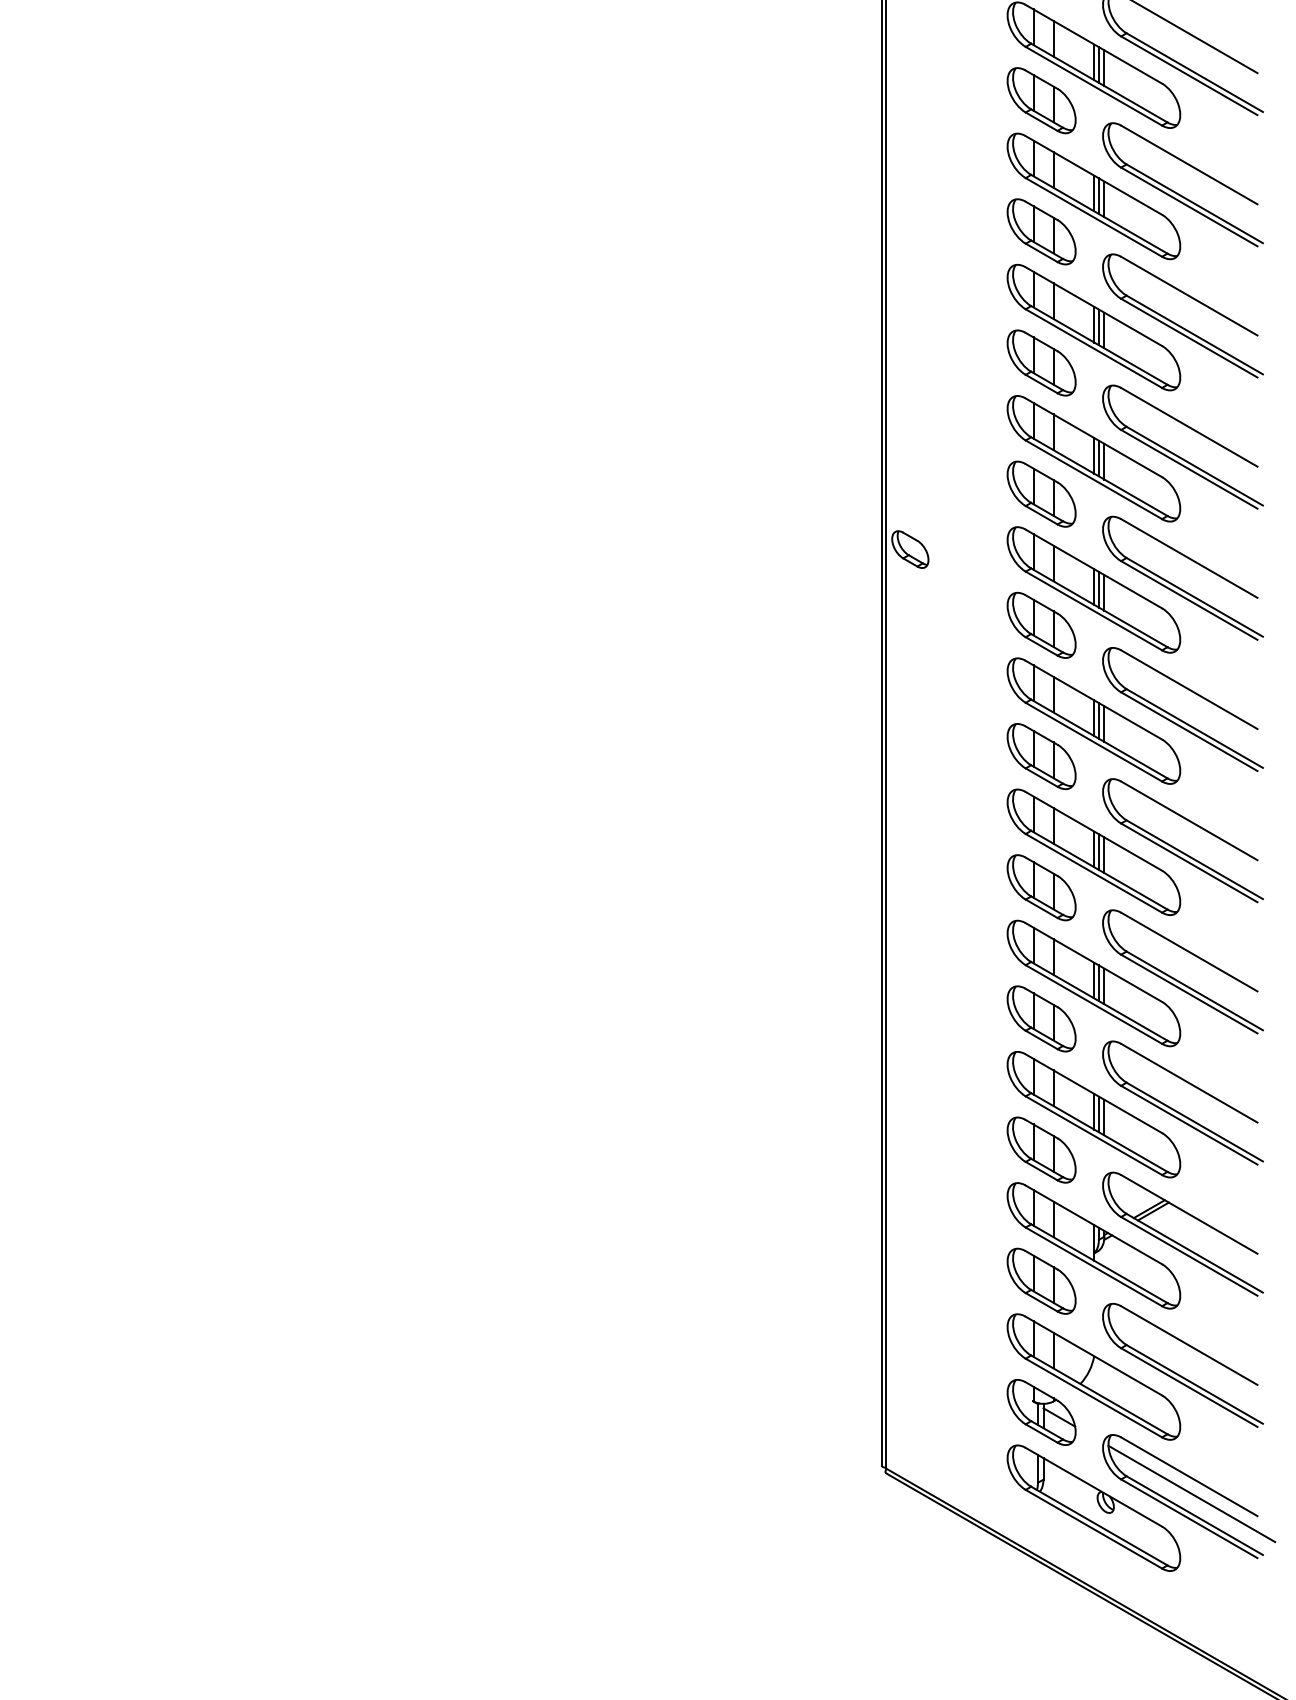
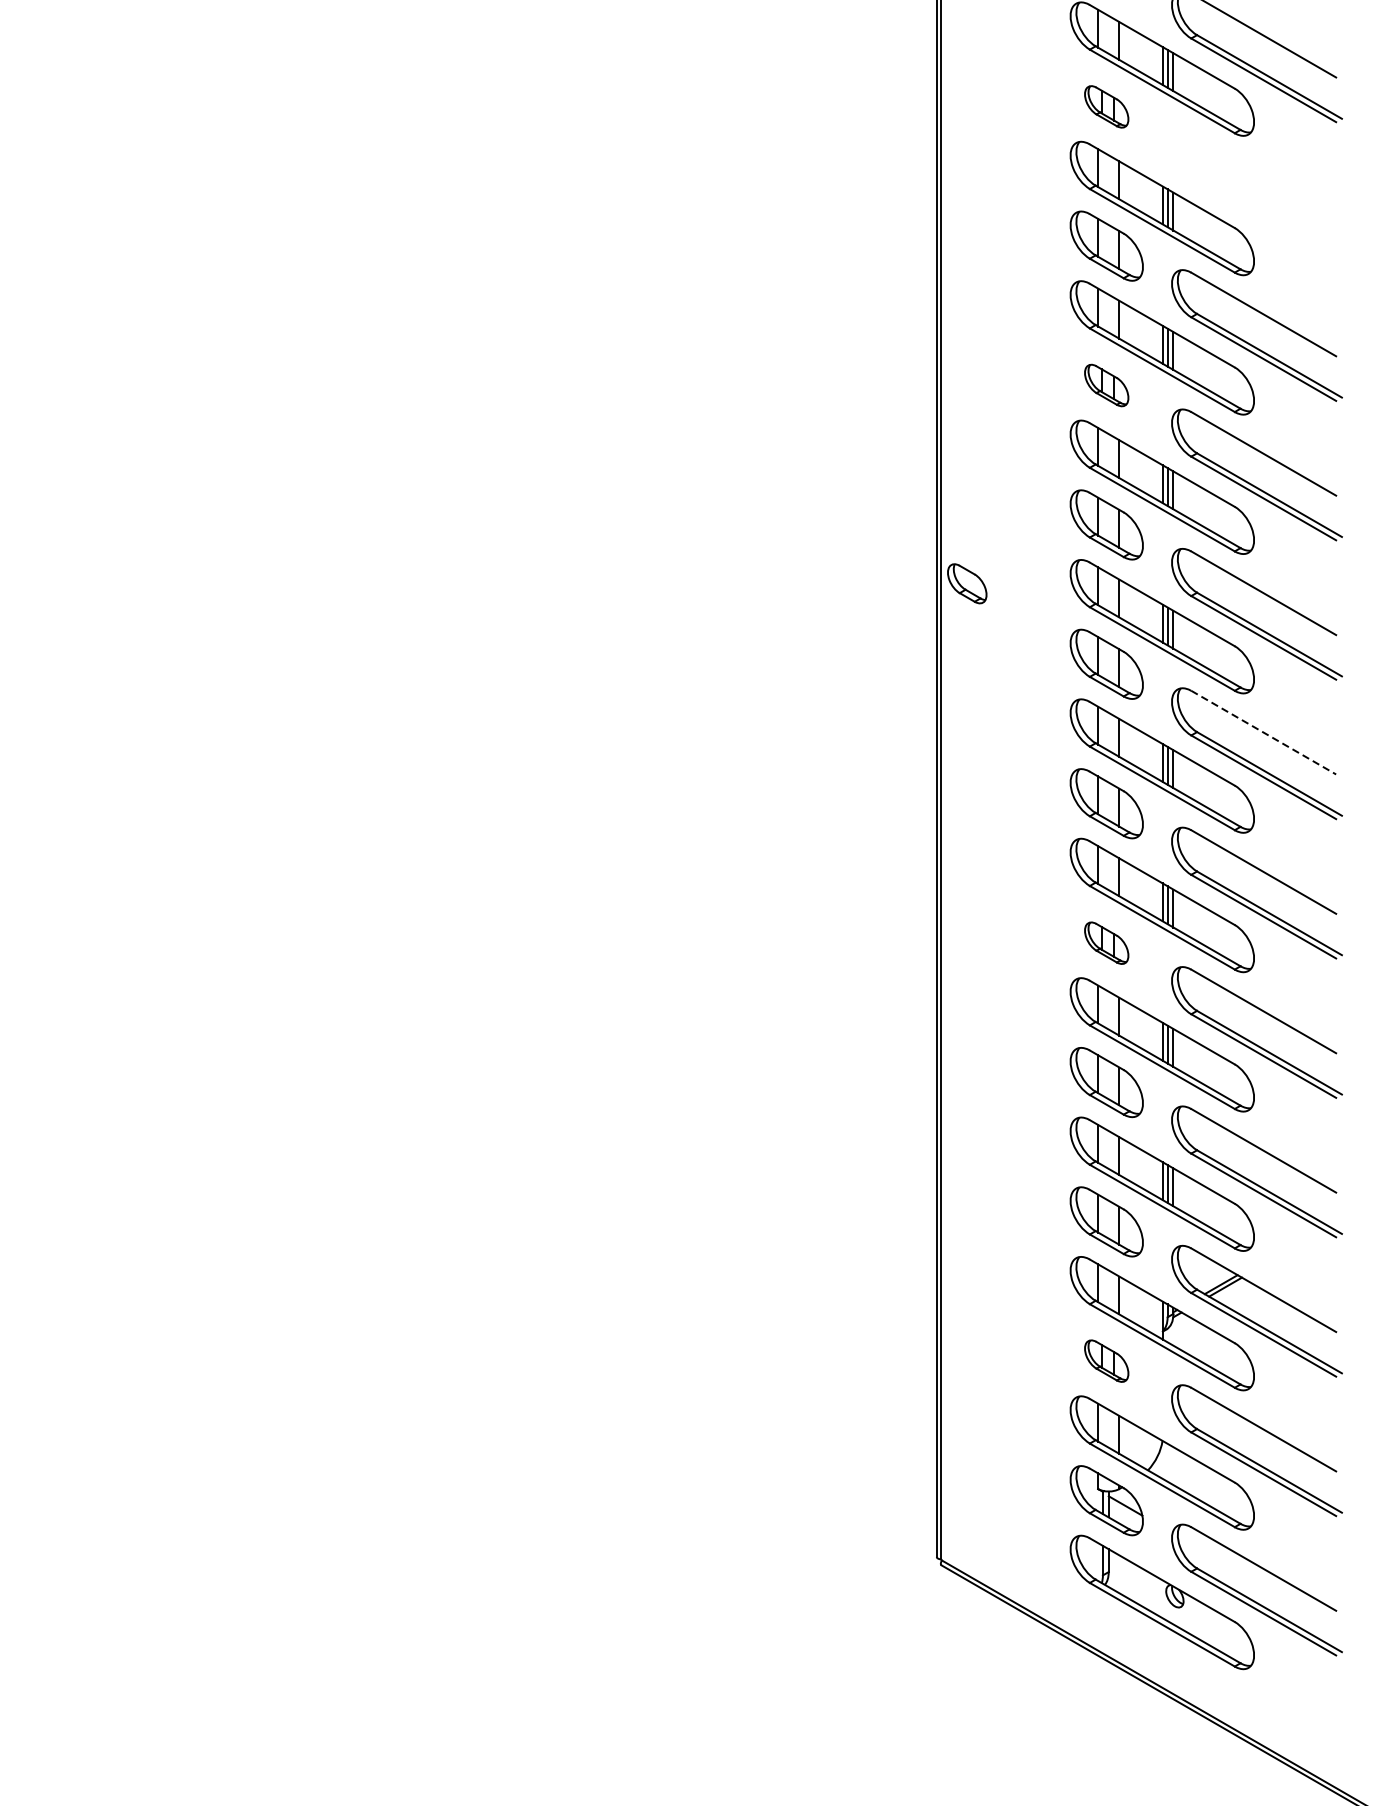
part: (1041, 100) -> (1106, 106), size x0.6
part: (1177, 192) -> (1251, 204), removed
part: (1041, 362) -> (1106, 384), size x0.6
line: (1189, 689) -> (1263, 732), solid -> dashed
part: (1041, 887) -> (1106, 942), size x0.6
part: (1041, 1280) -> (1106, 1360), size x0.6
line: (1191, 1493) -> (1266, 1586), removed

